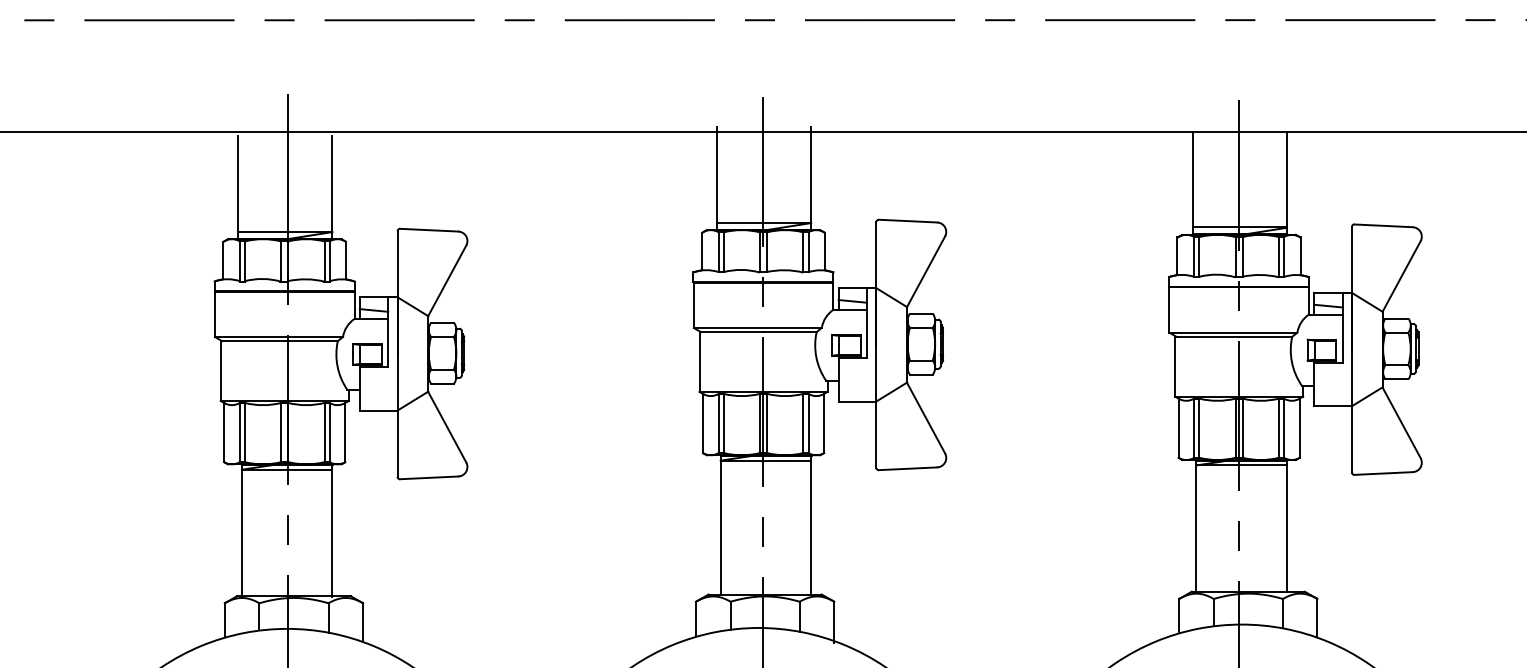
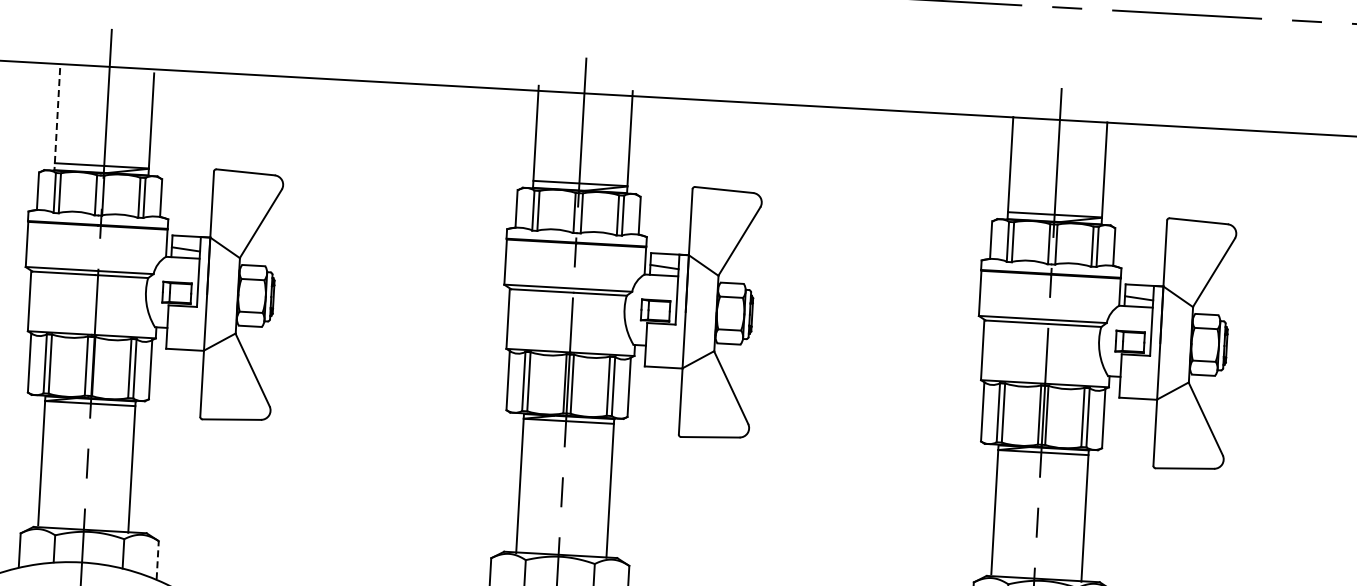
line: (238, 188) -> (57, 120), solid -> dashed
line: (363, 621) -> (158, 559), solid -> dashed

